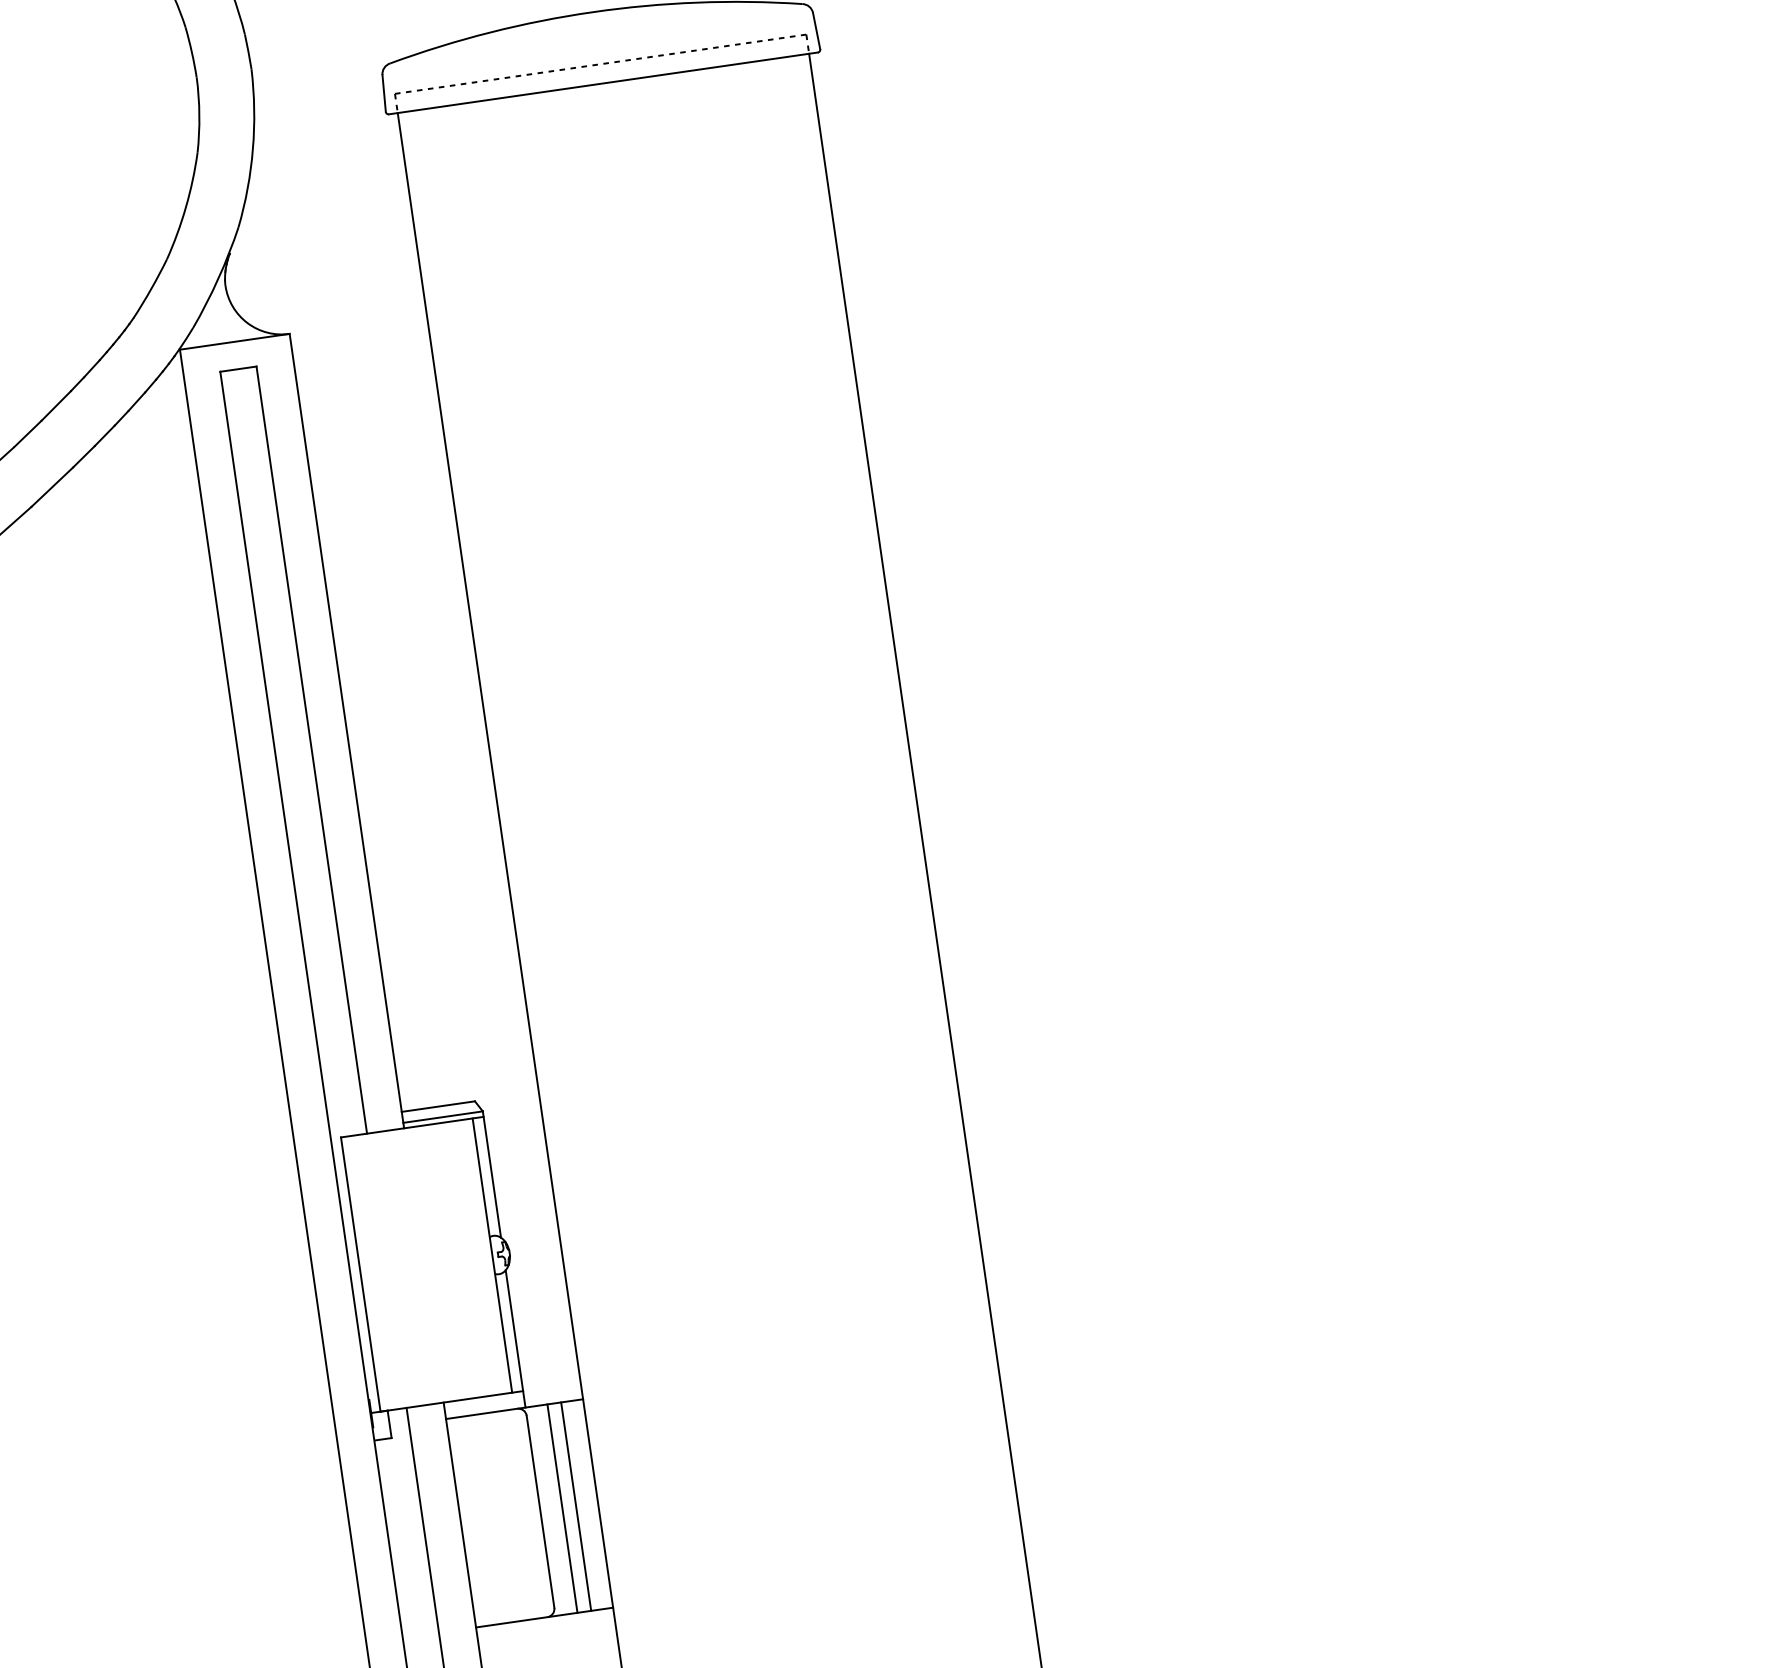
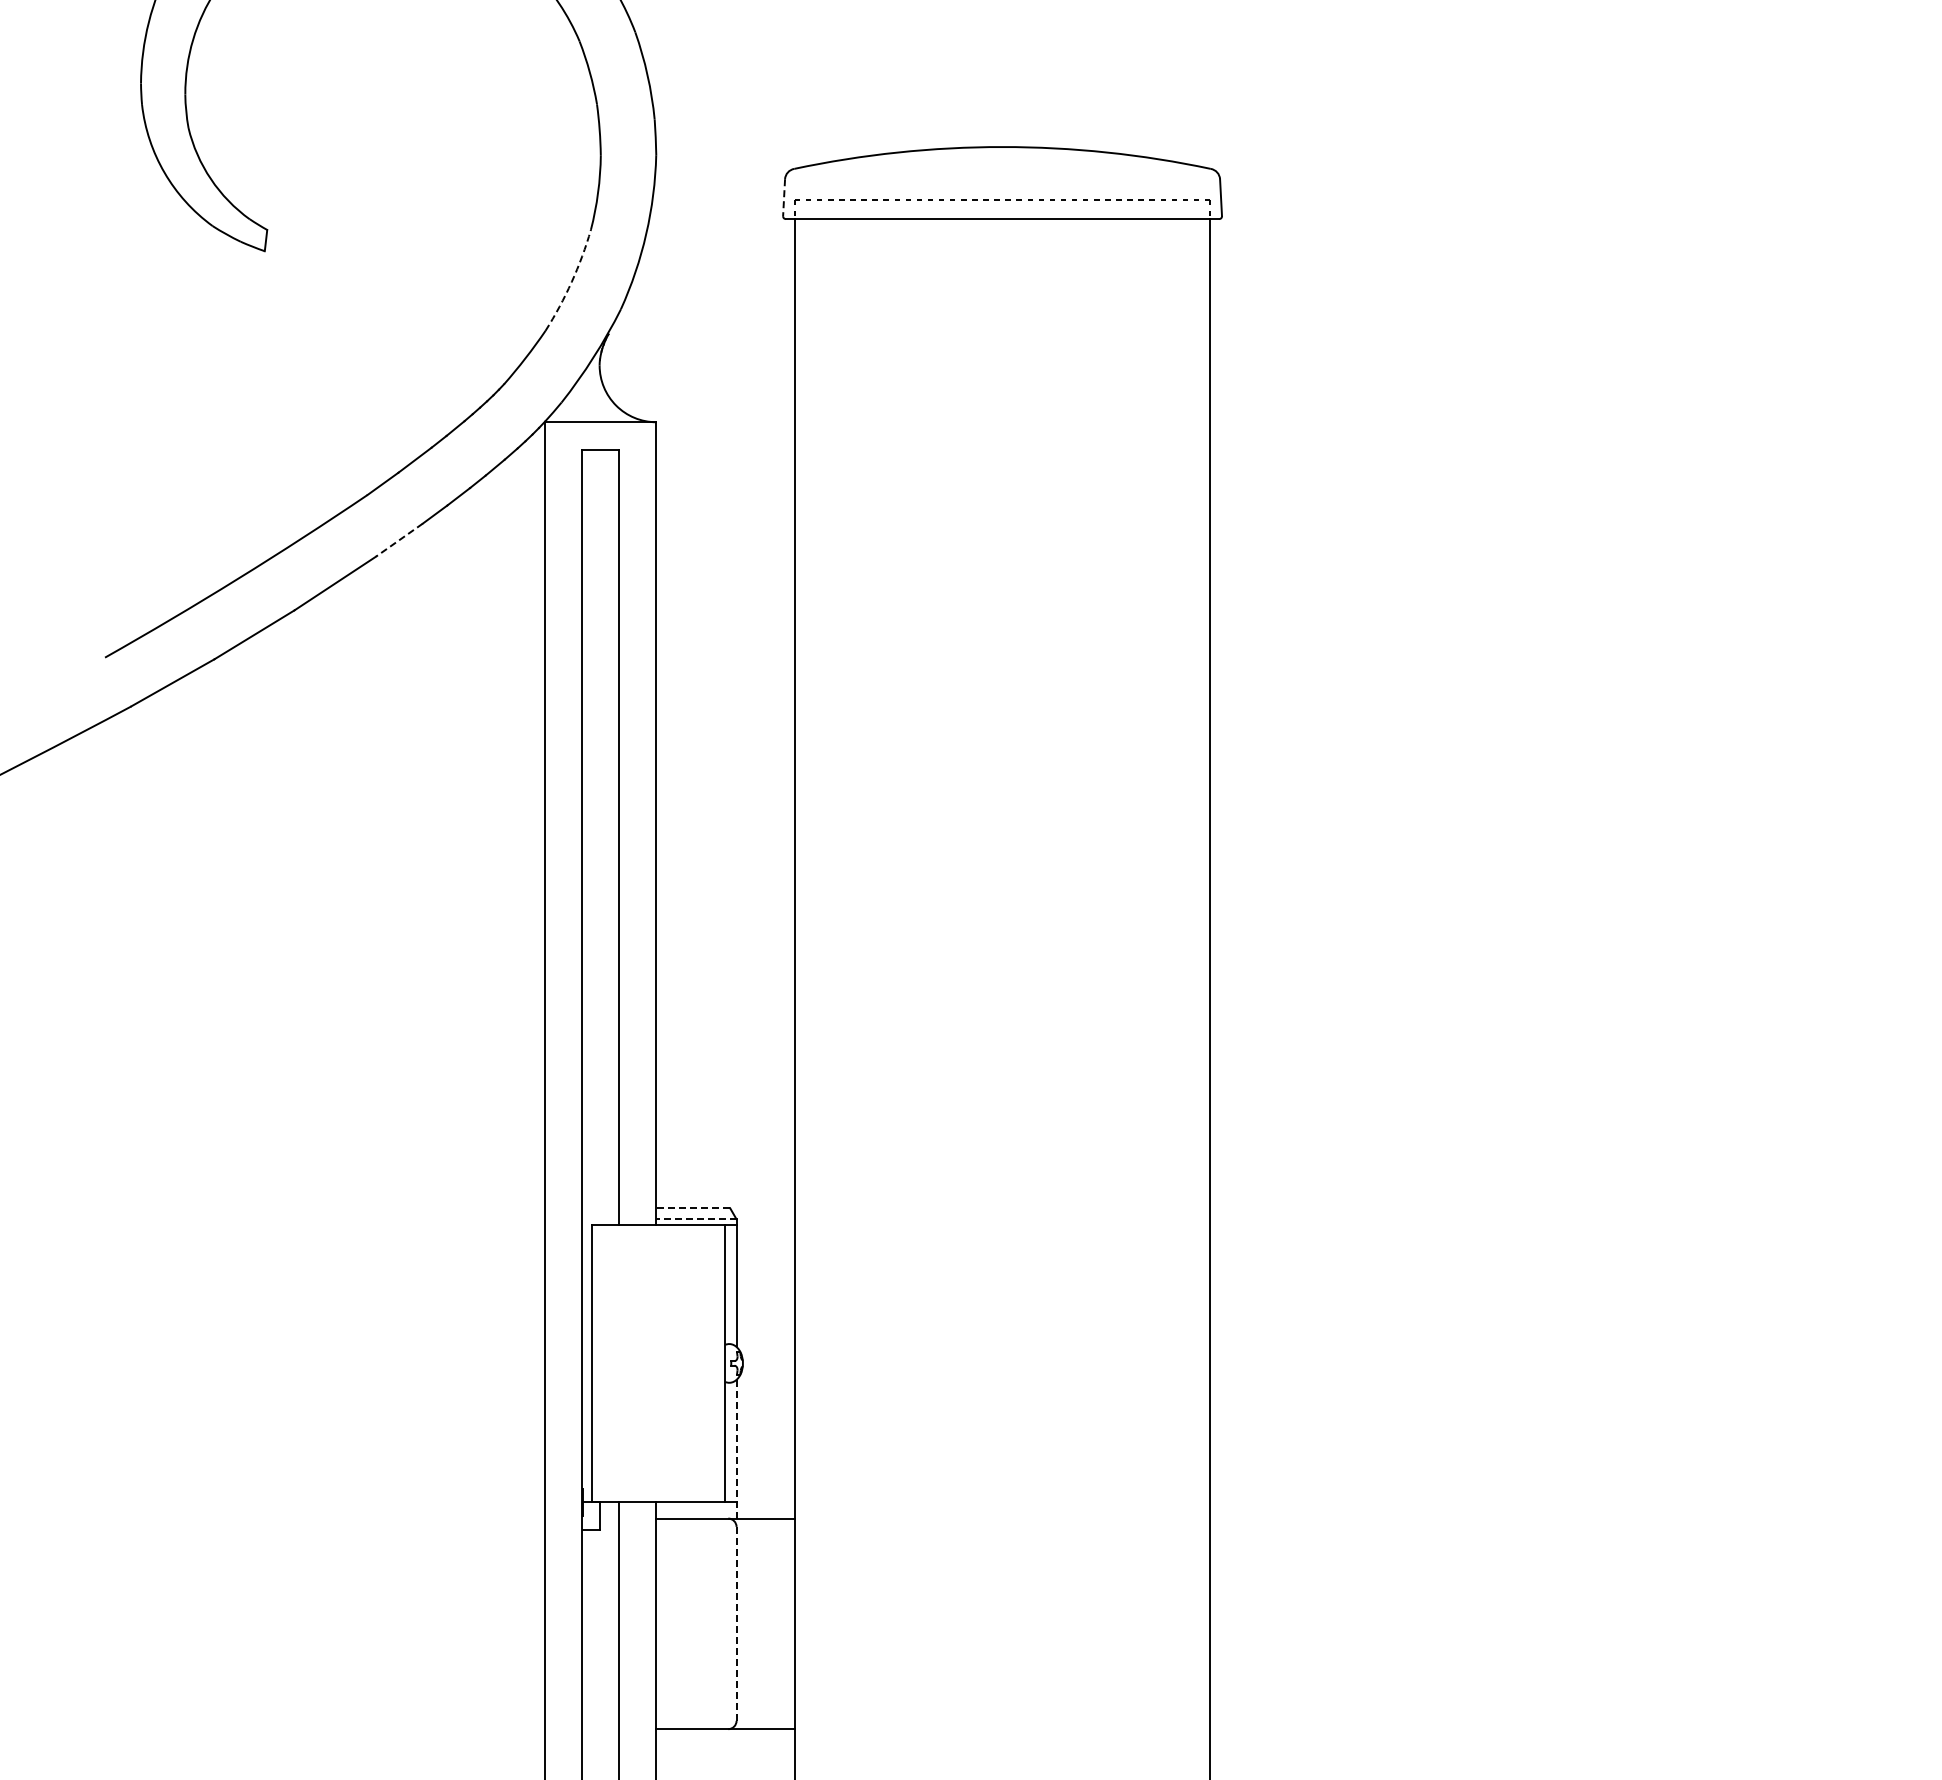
line: (384, 94) -> (784, 198), solid -> dashed
arc: (185, 206) -> (571, 281), solid -> dashed
line: (52, 487) -> (399, 540), solid -> dashed
line: (438, 1106) -> (693, 1208), solid -> dashed
line: (442, 1117) -> (695, 1219), solid -> dashed
line: (515, 1338) -> (736, 1448), solid -> dashed
line: (576, 1506) -> (772, 1623), removed
line: (562, 1508) -> (758, 1623), removed
line: (540, 1511) -> (736, 1623), solid -> dashed

